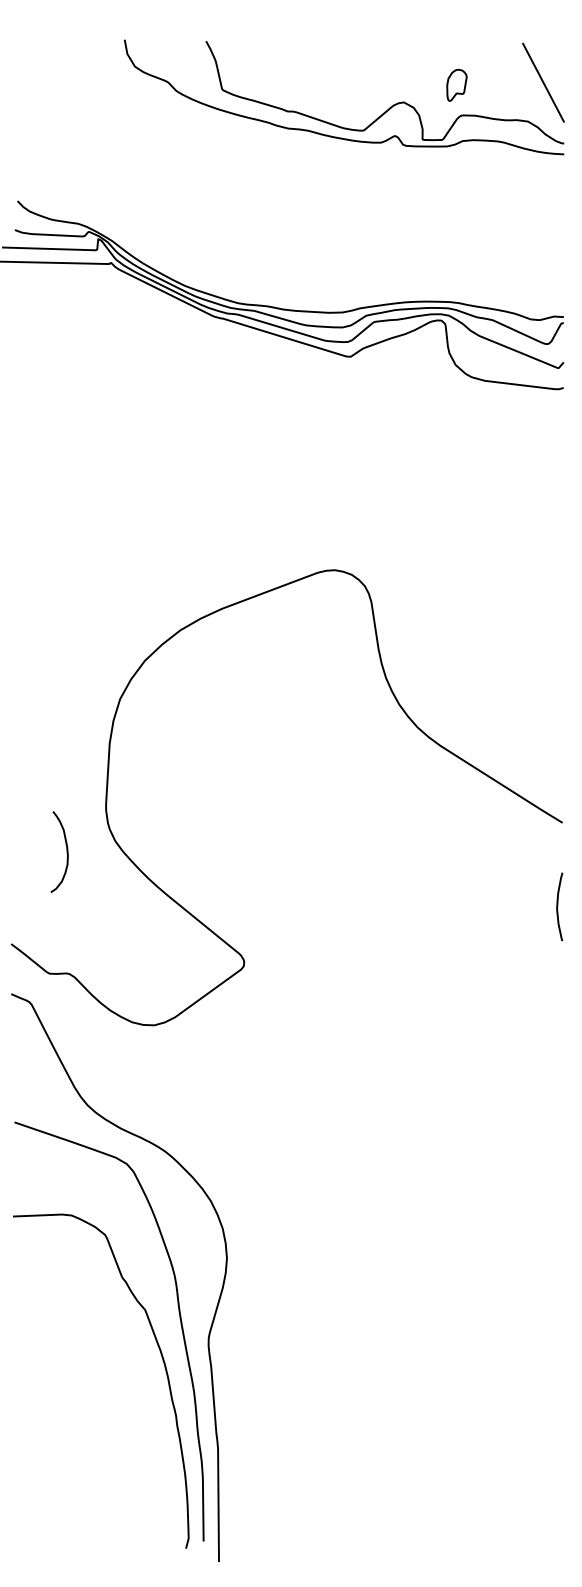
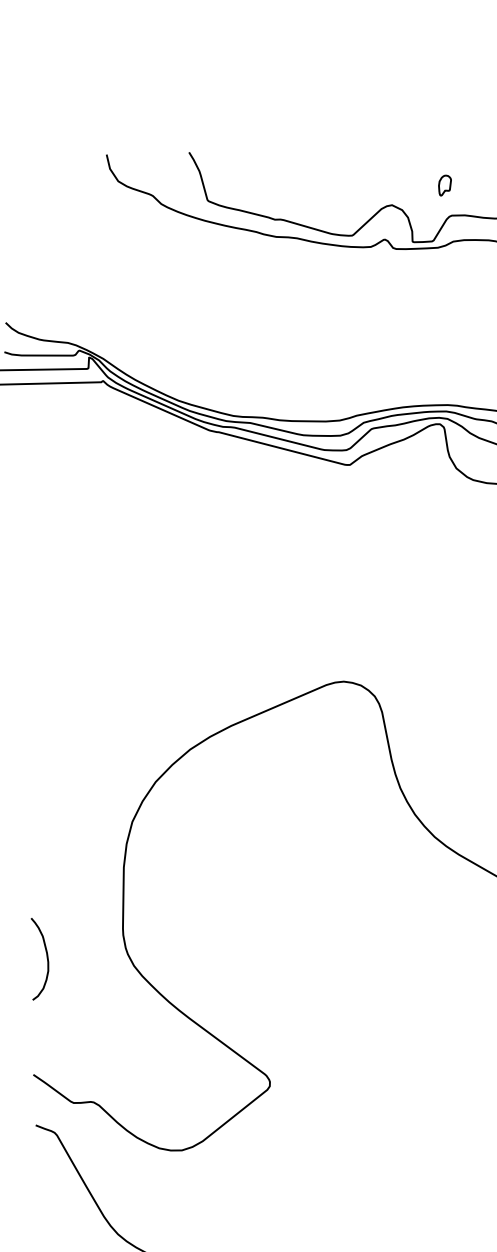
part: (457, 85) -> (445, 185), size x0.62
curve: (66, 851) -> (46, 958), moved

